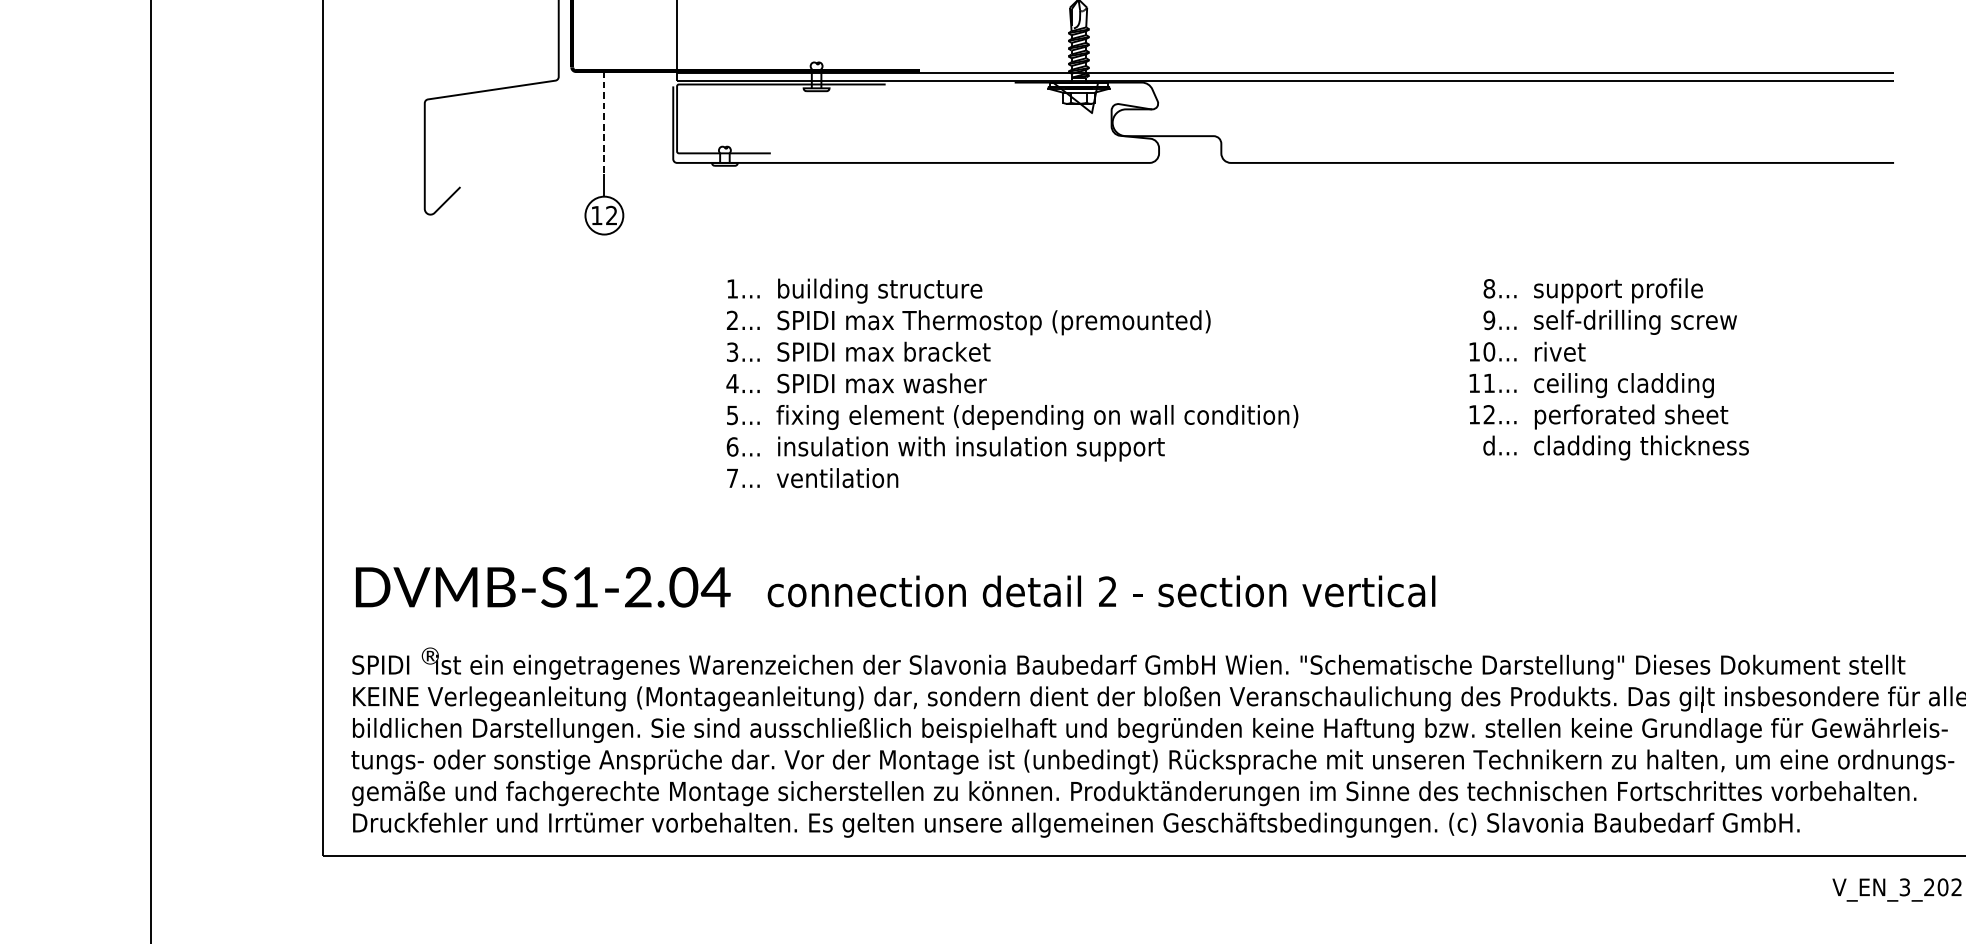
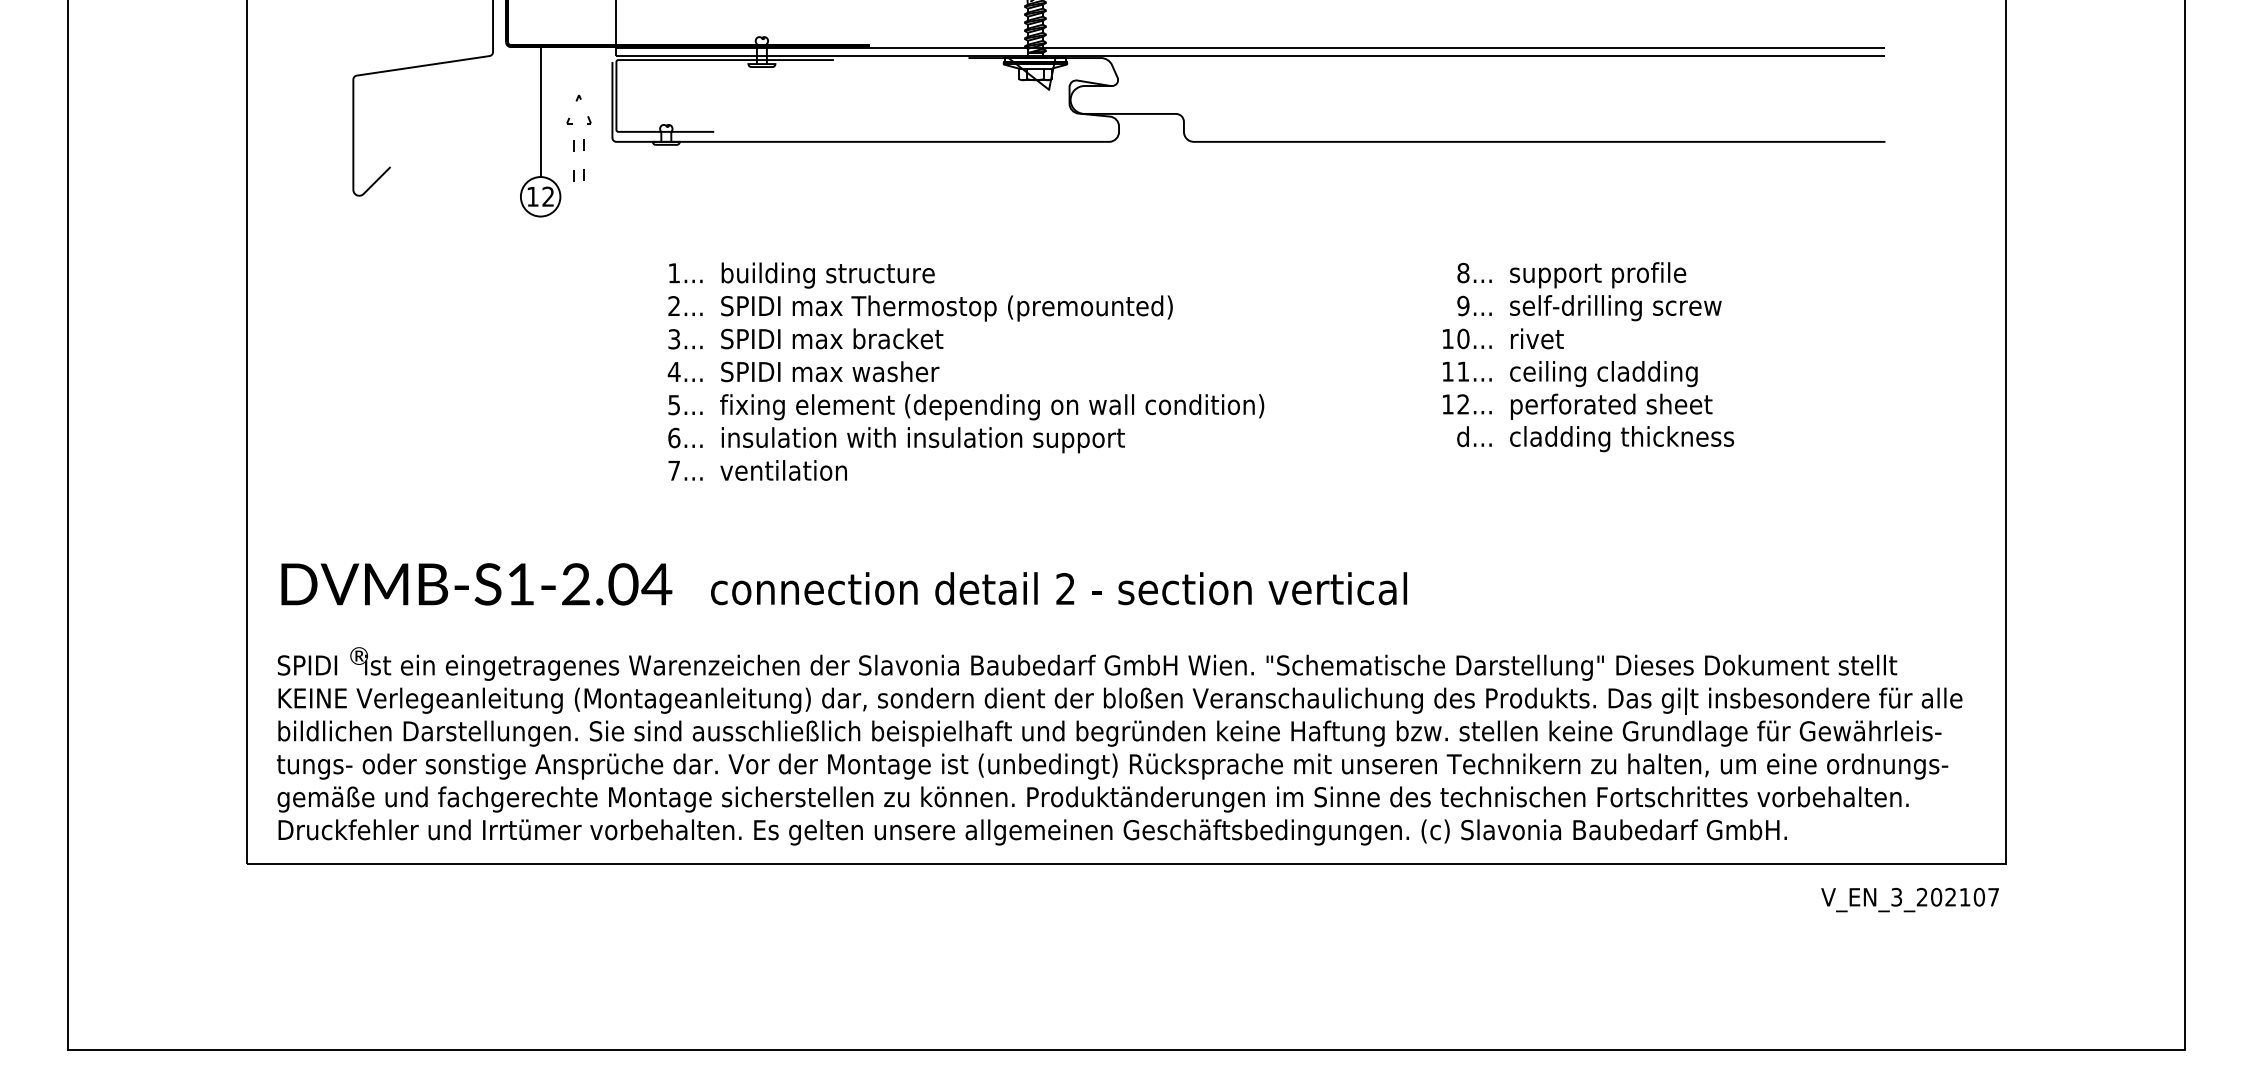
line: (604, 122) -> (540, 99), dashed -> solid
part: (640, 158) -> (578, 137), added

